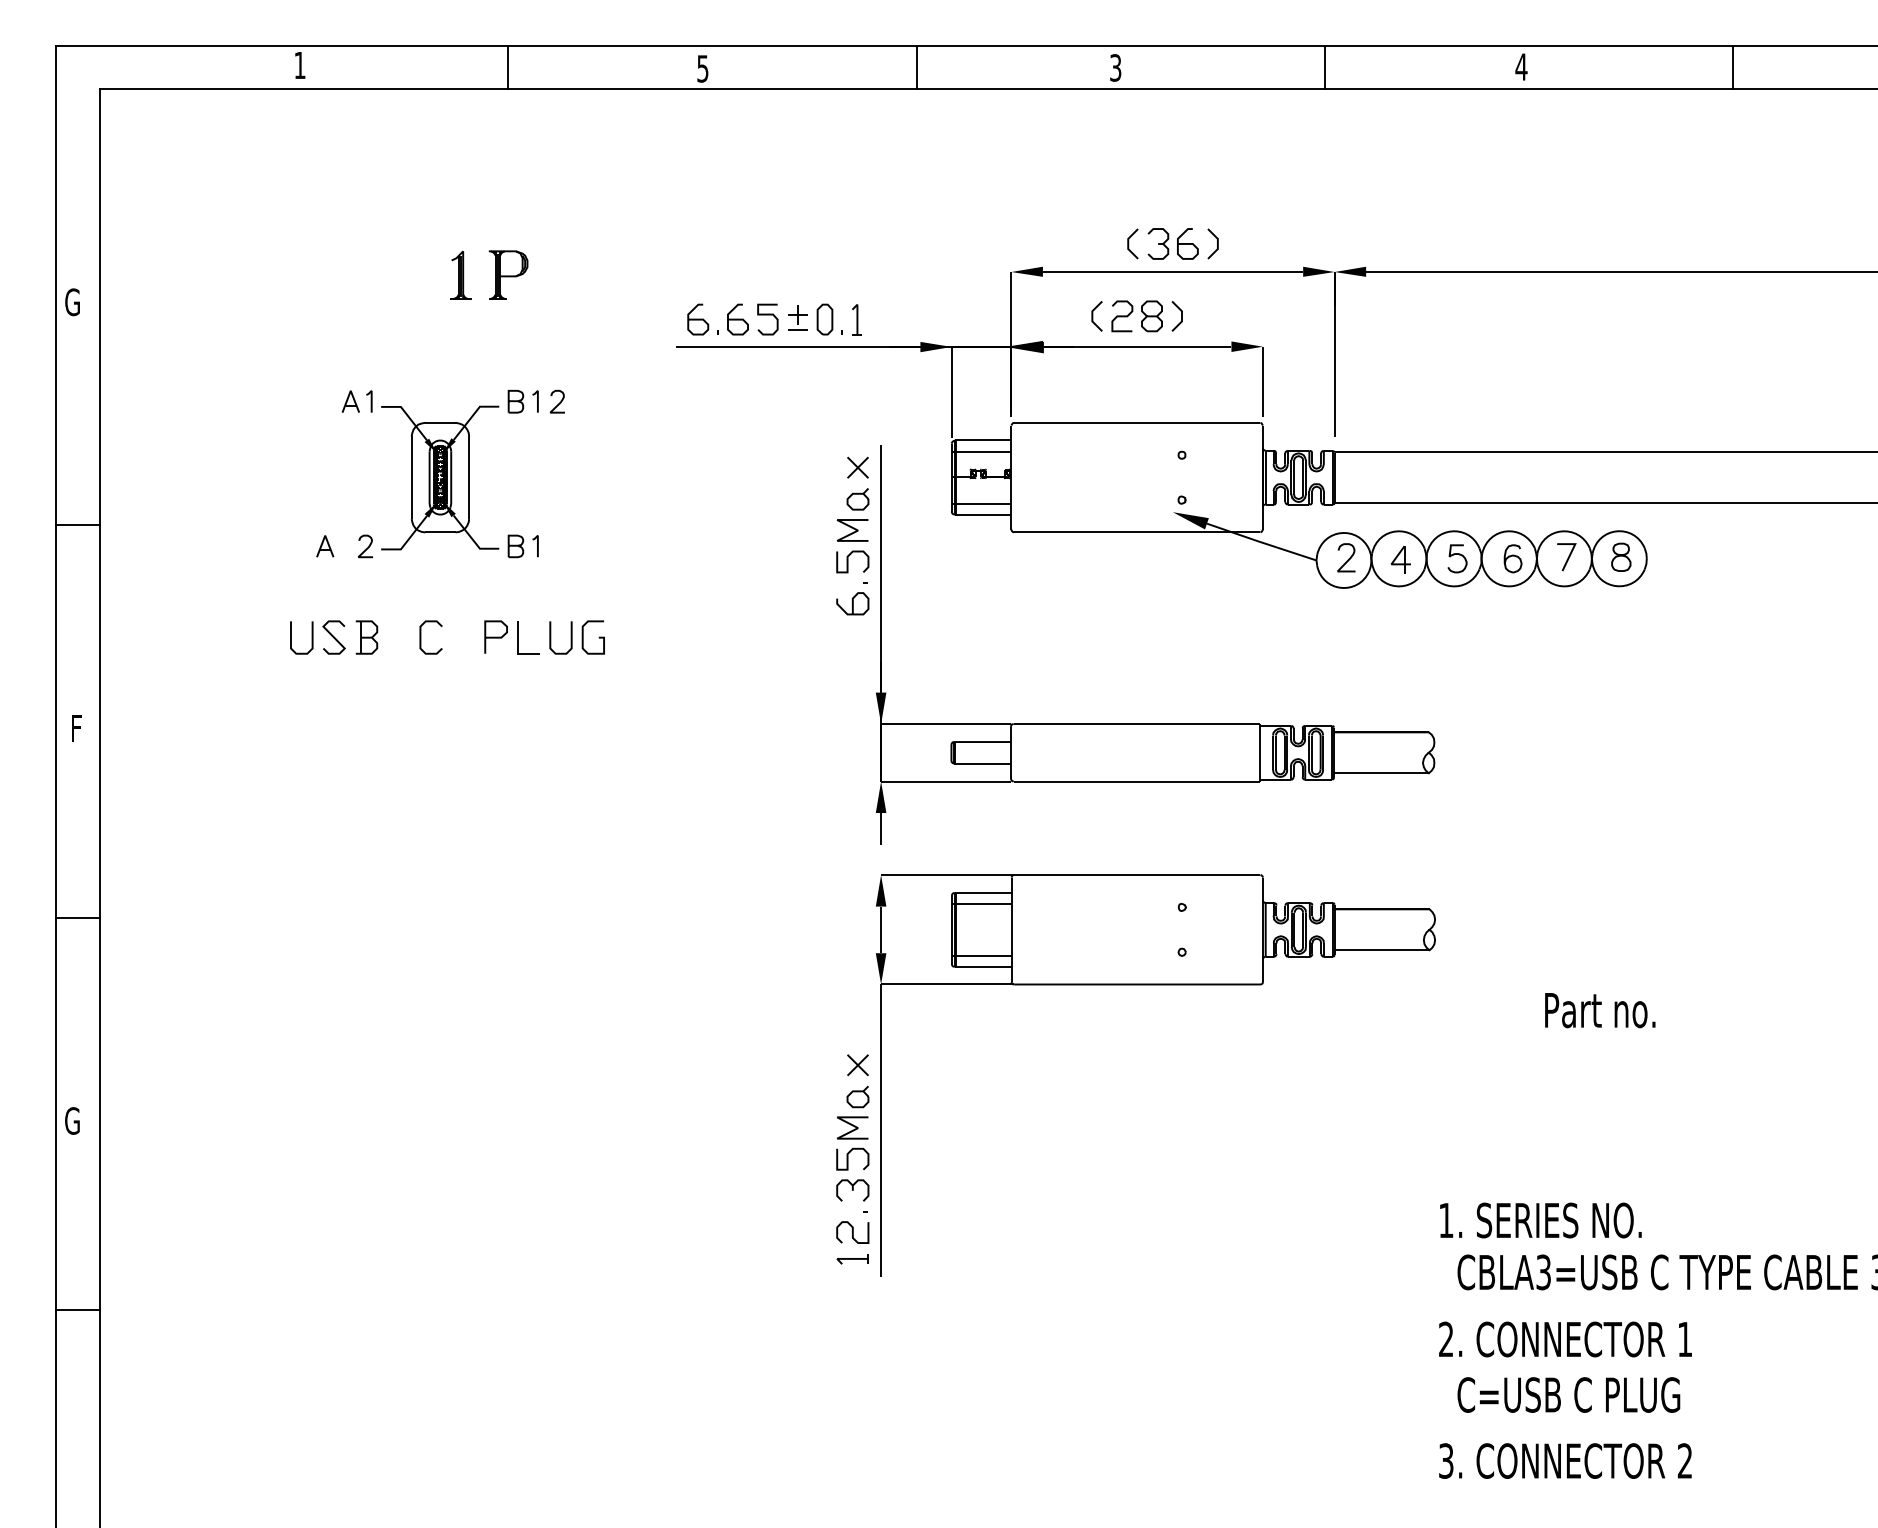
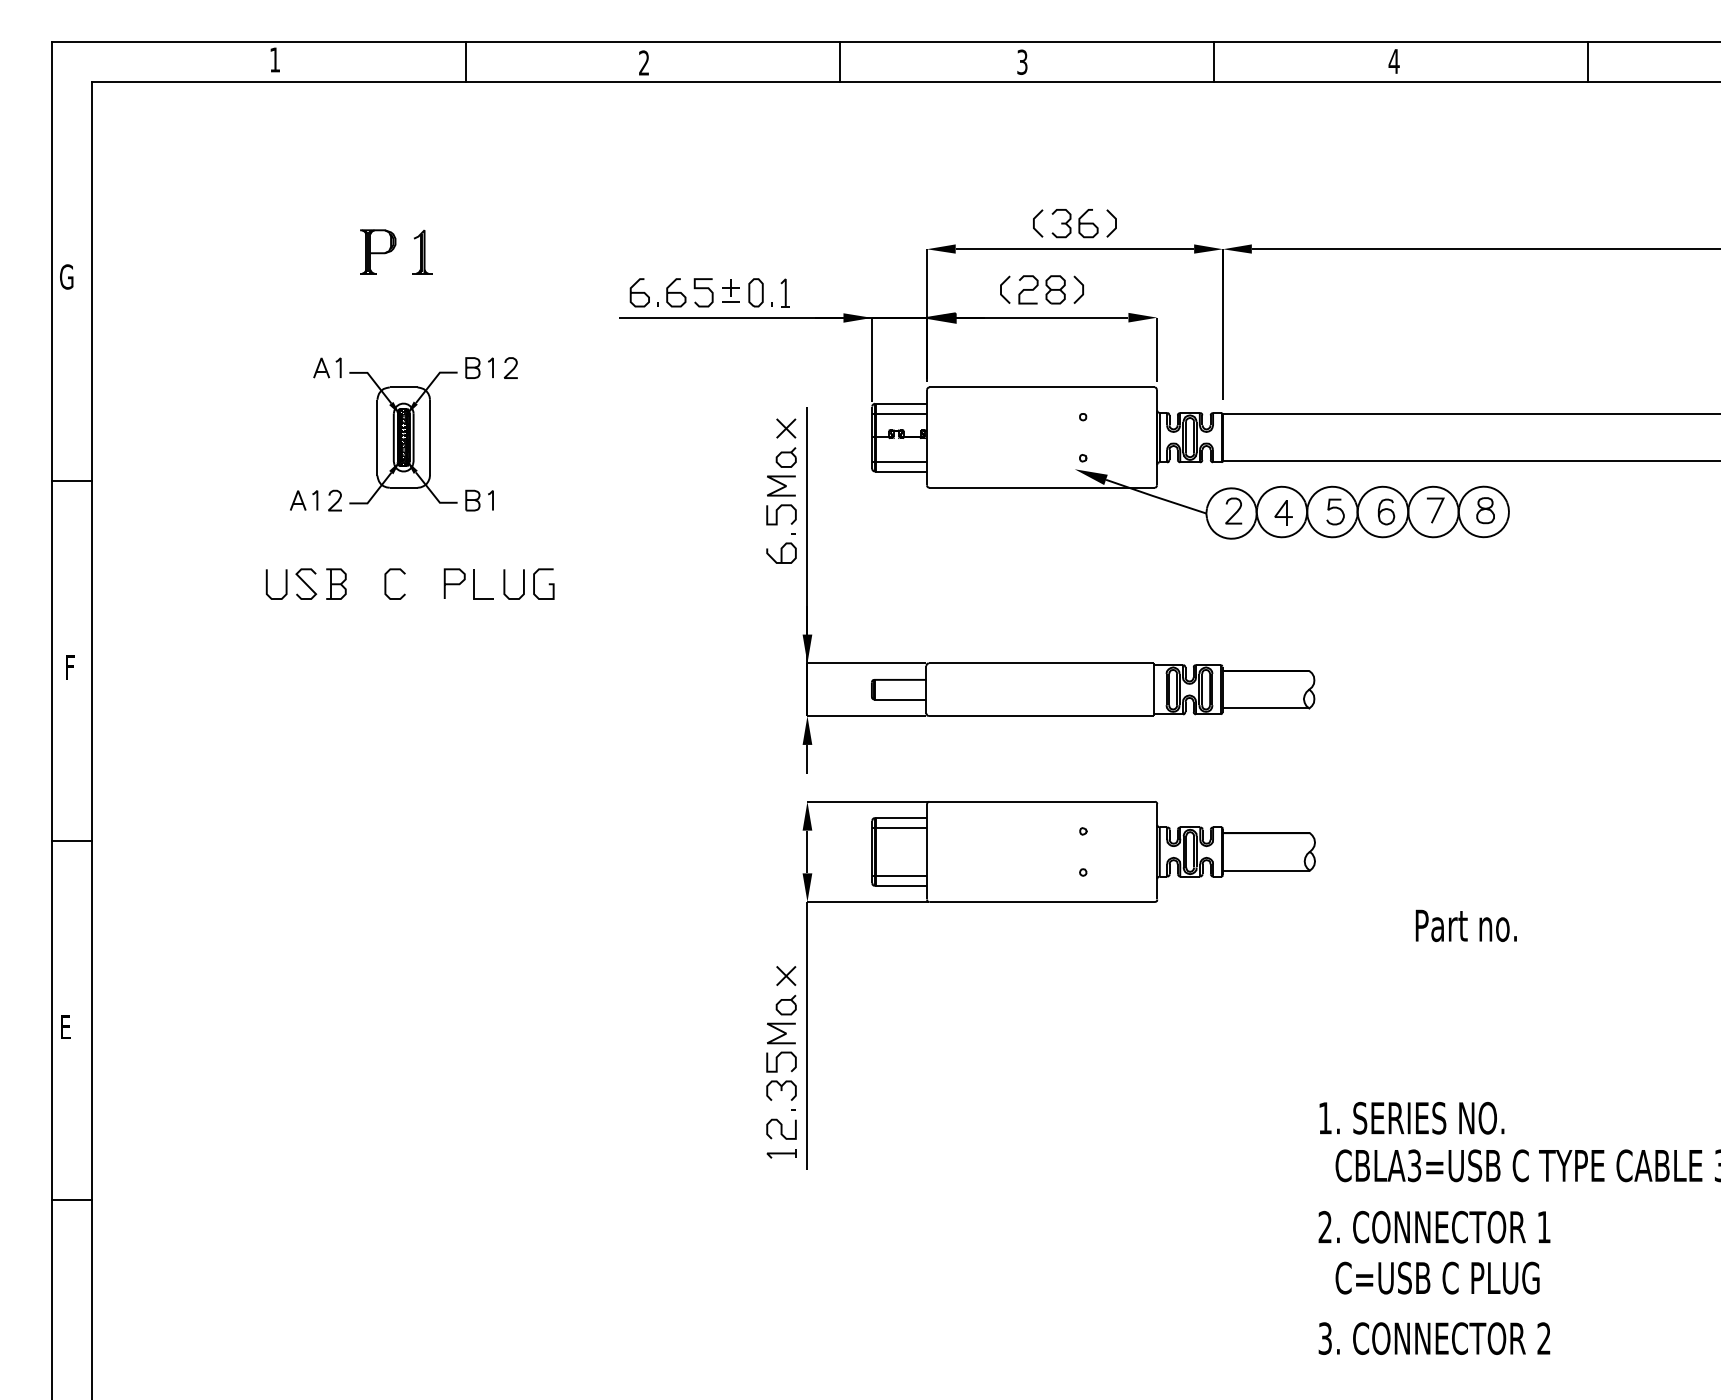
text: (702, 68) -> (643, 62), 5 -> 2
part: (508, 274) -> (378, 251), moved
line: (345, 546) -> (316, 500), added
text: (72, 1120) -> (66, 1026), G -> E

